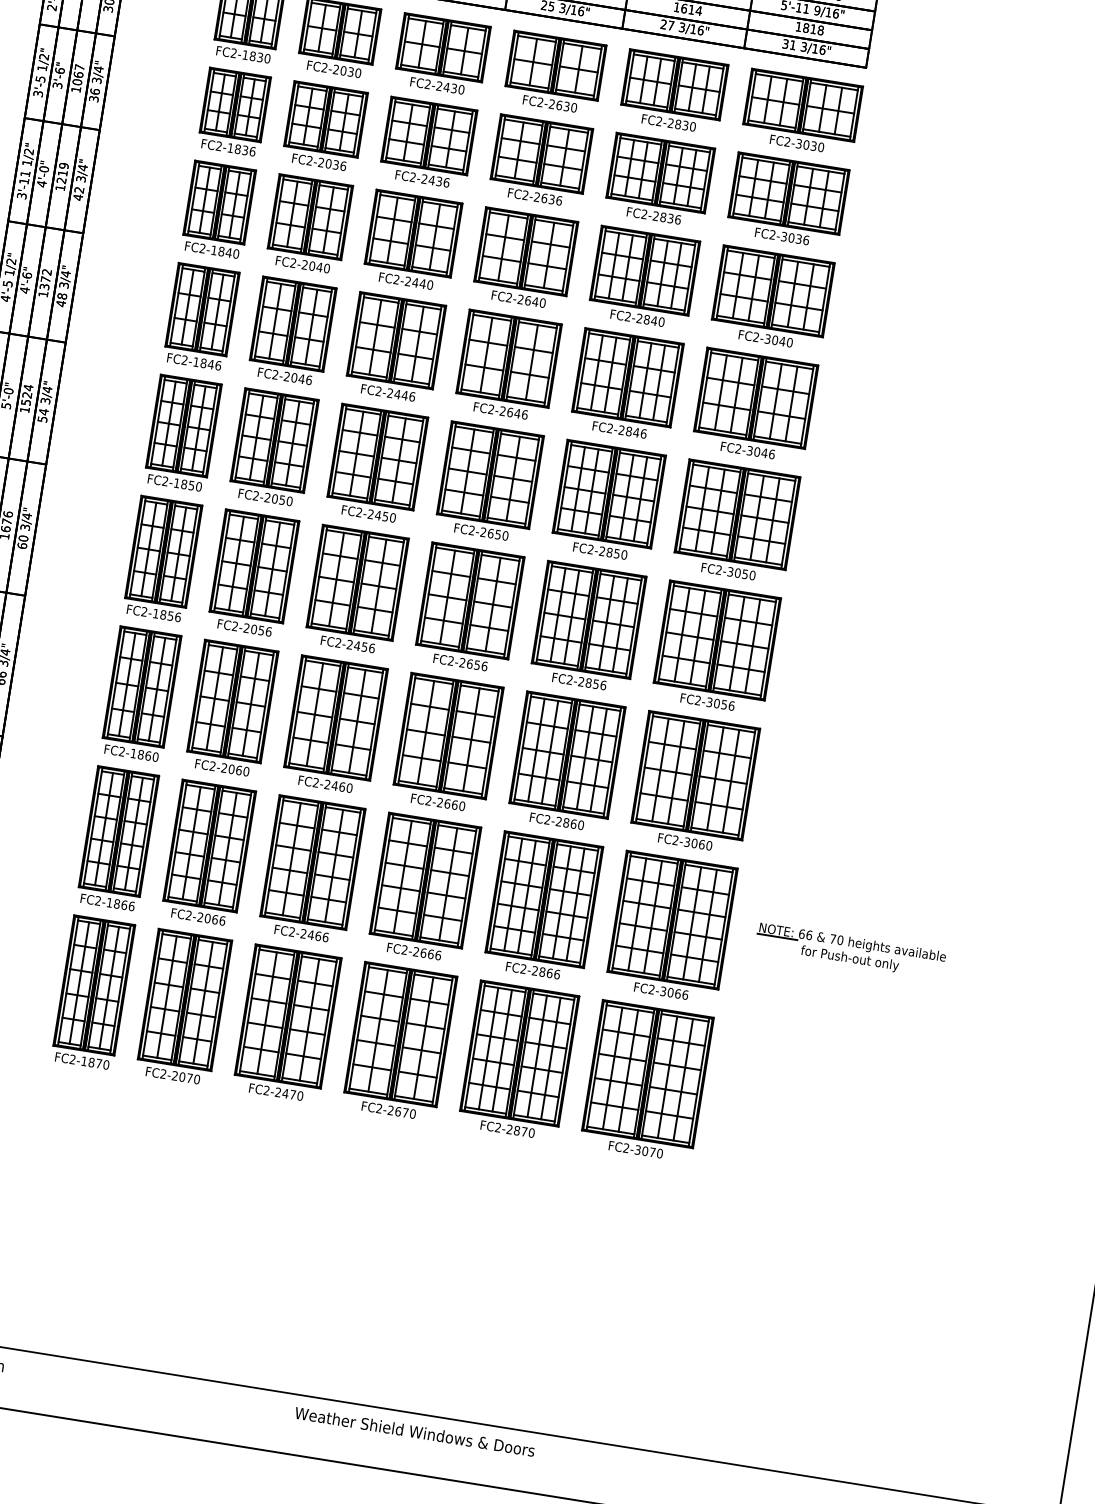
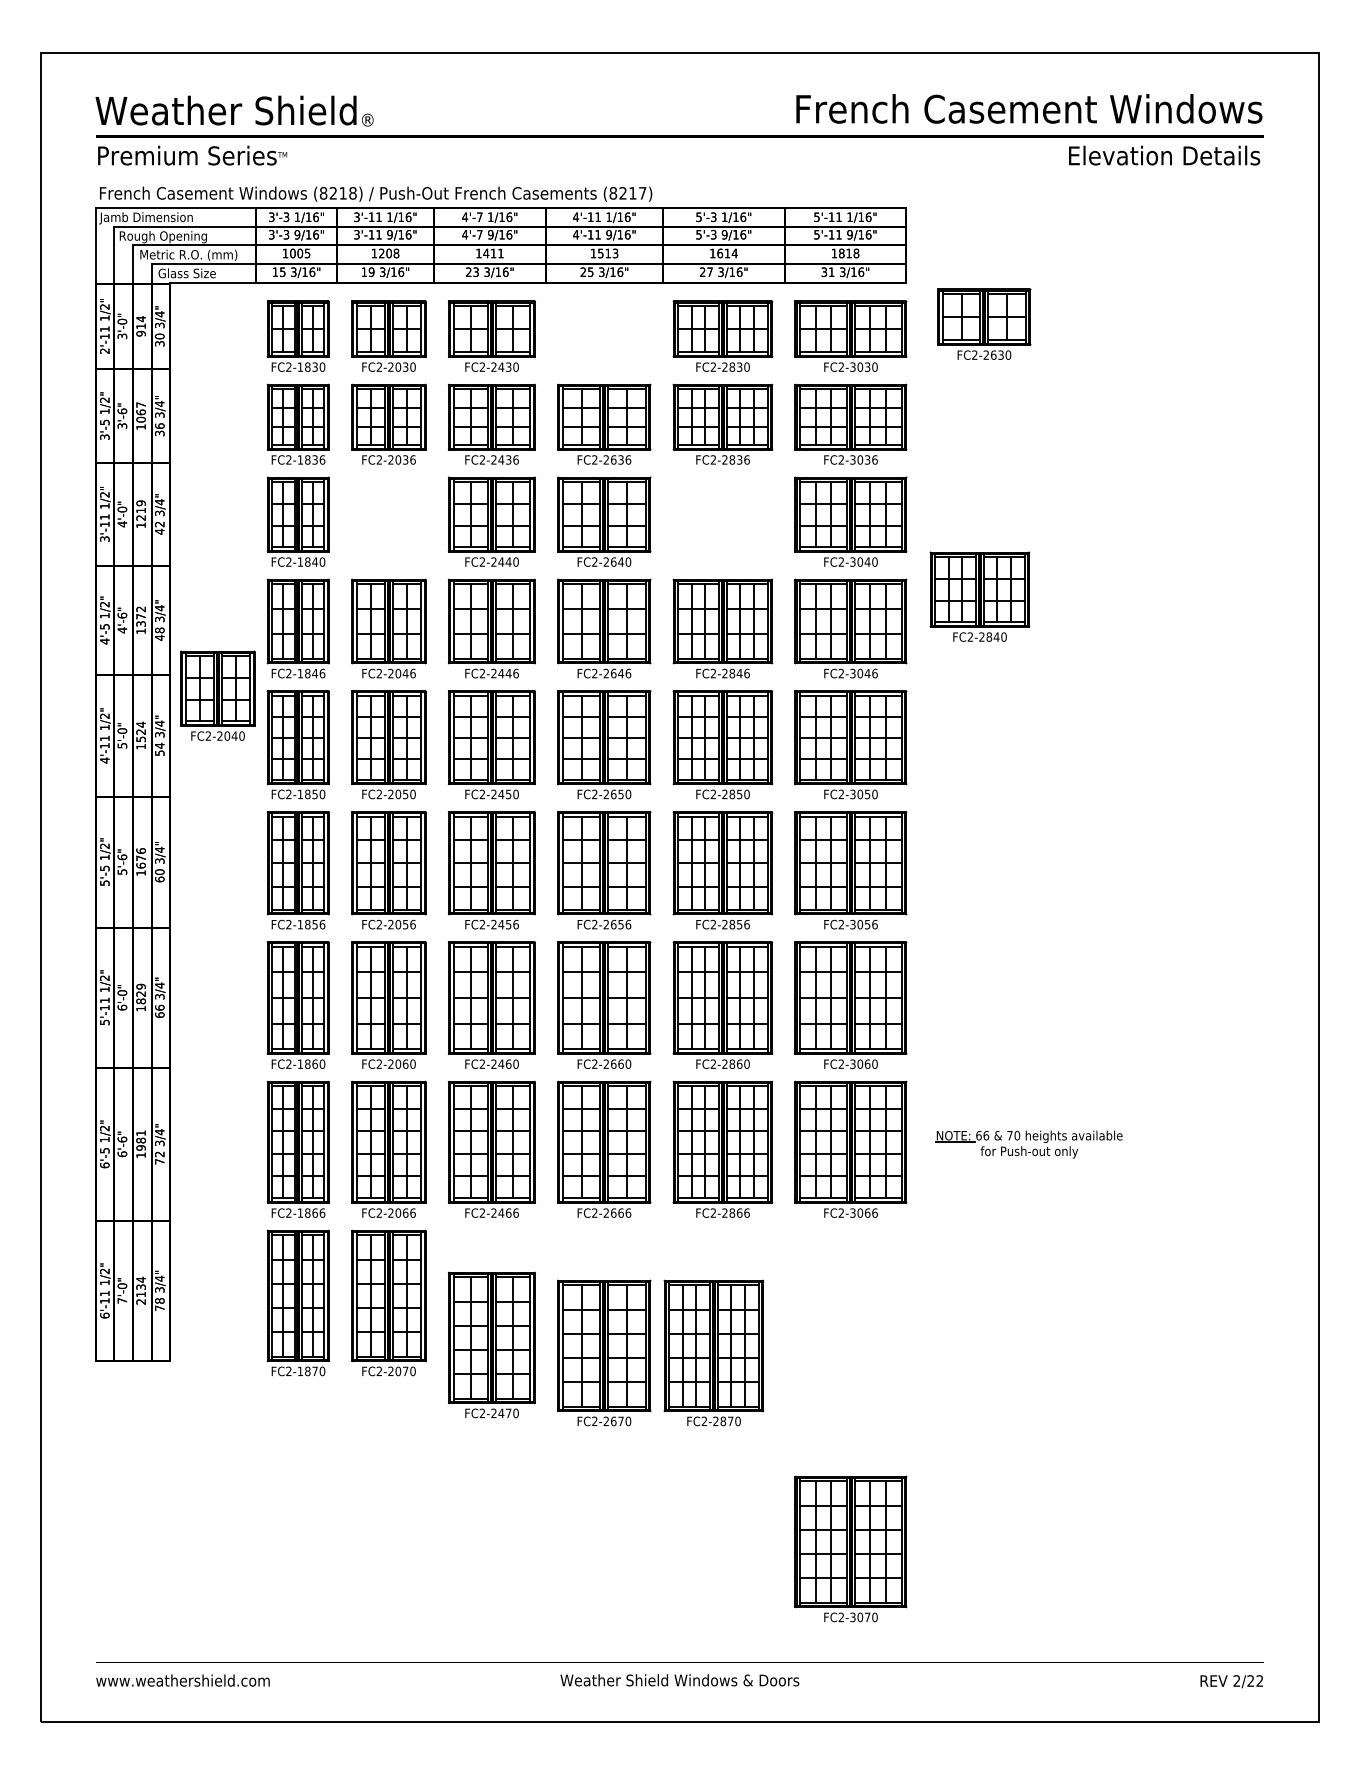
part: (555, 72) -> (984, 323), moved
part: (308, 223) -> (217, 695), moved
part: (643, 277) -> (979, 596), moved
part: (286, 1023) -> (491, 1344), moved
part: (400, 1041) -> (604, 1352), moved
part: (518, 1060) -> (713, 1352), moved
part: (646, 1080) -> (850, 1548), moved

